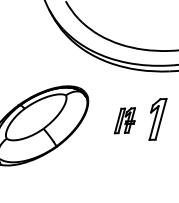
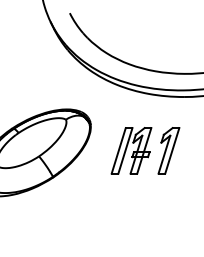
part: (124, 120) -> (131, 150), size x1.67

